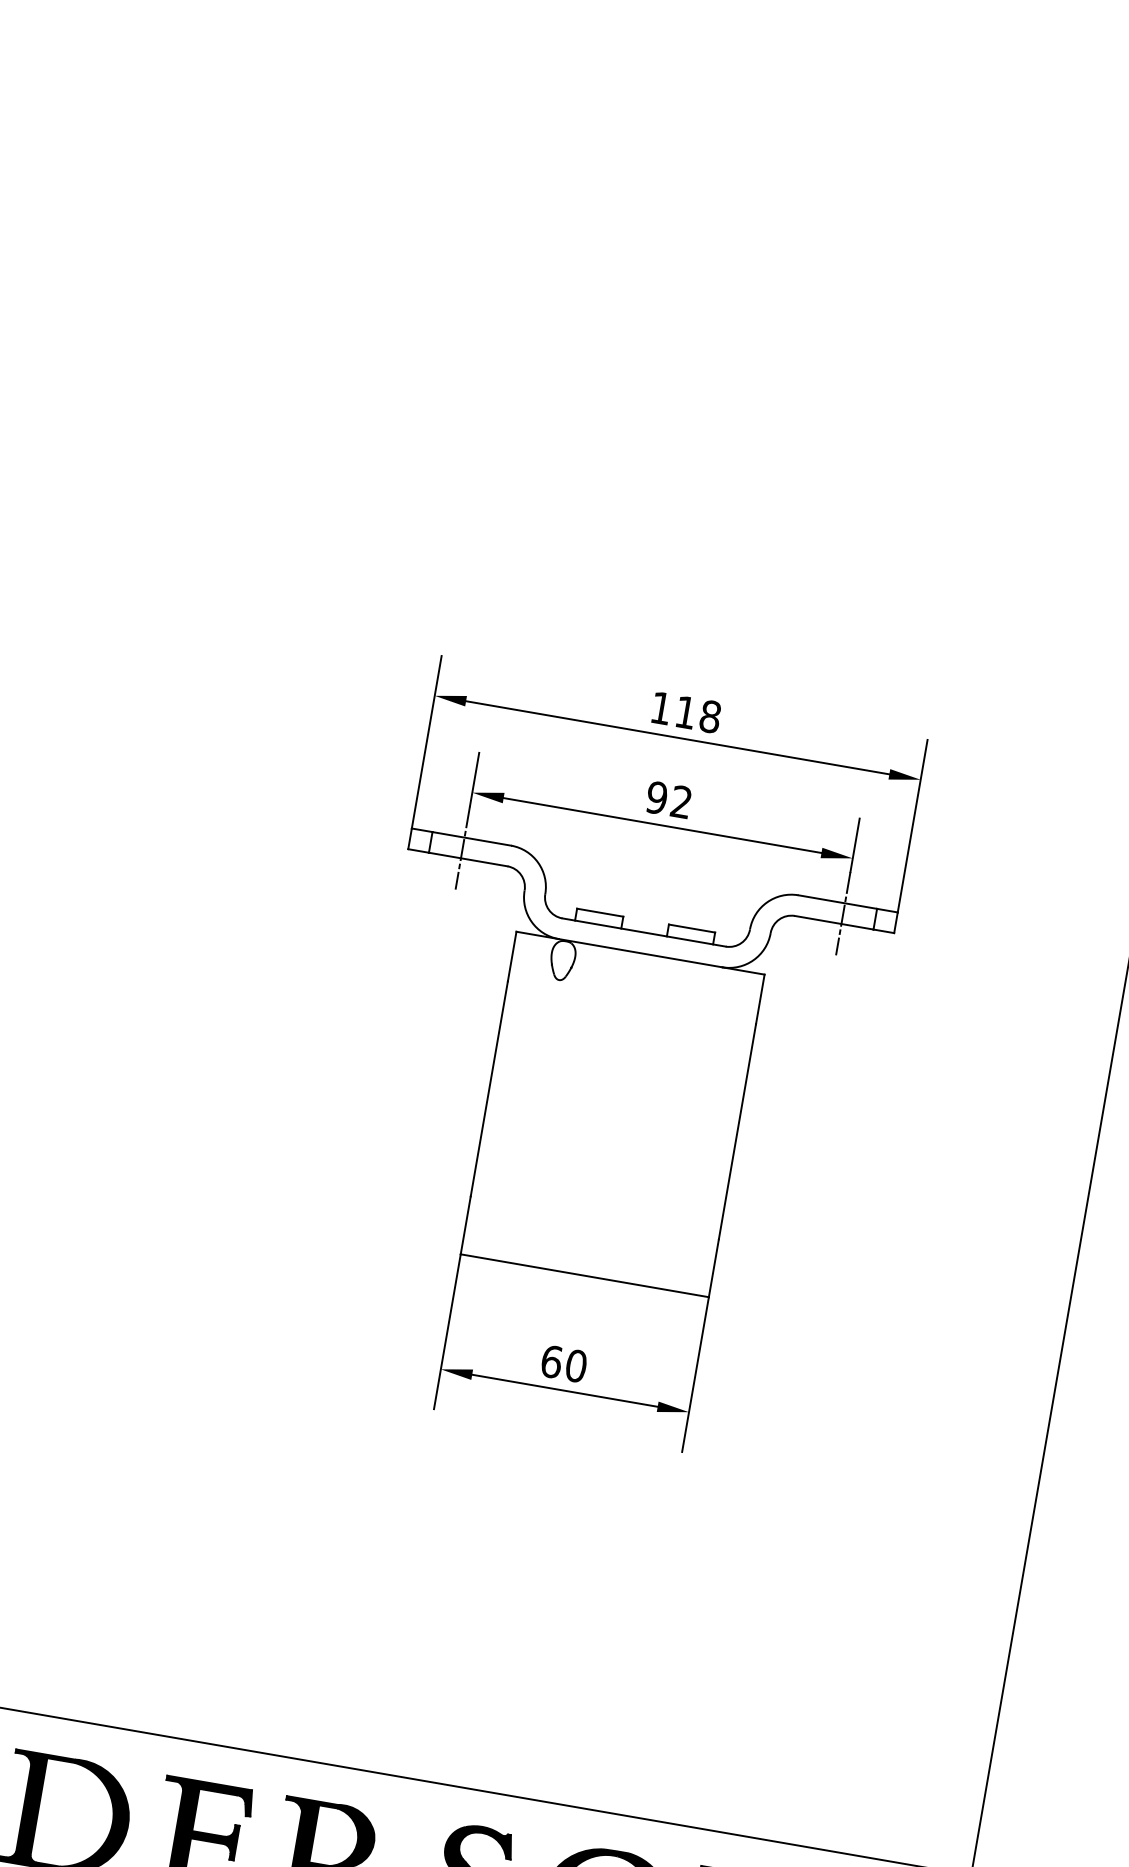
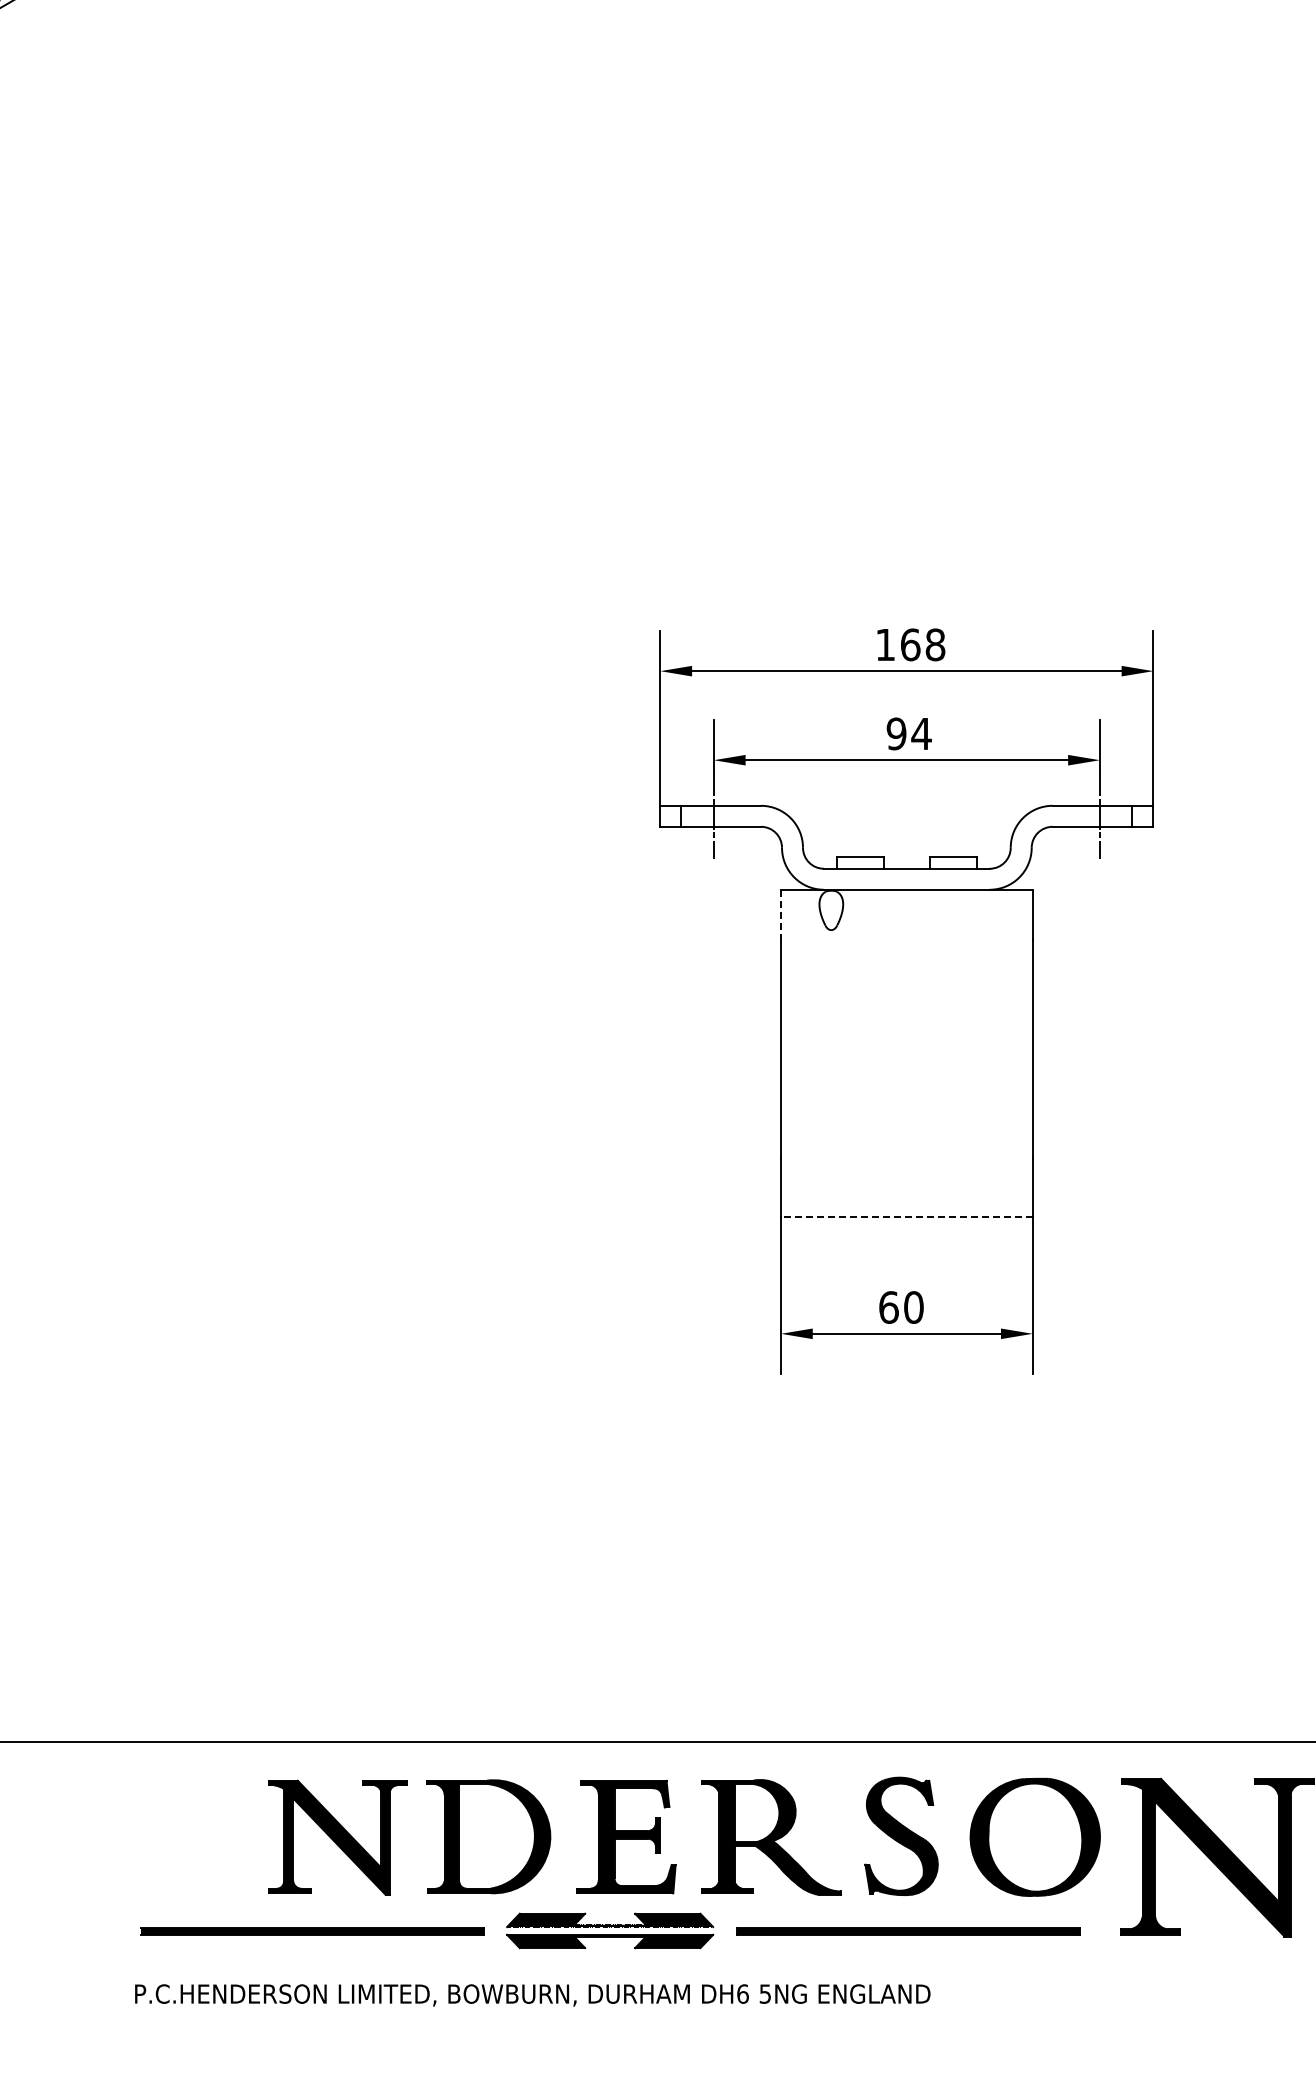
text: (685, 712) -> (910, 644), 118 -> 168
text: (681, 801) -> (921, 733), 92 -> 94
line: (511, 957) -> (780, 915), solid -> dashed
line: (584, 1276) -> (906, 1217), solid -> dashed

